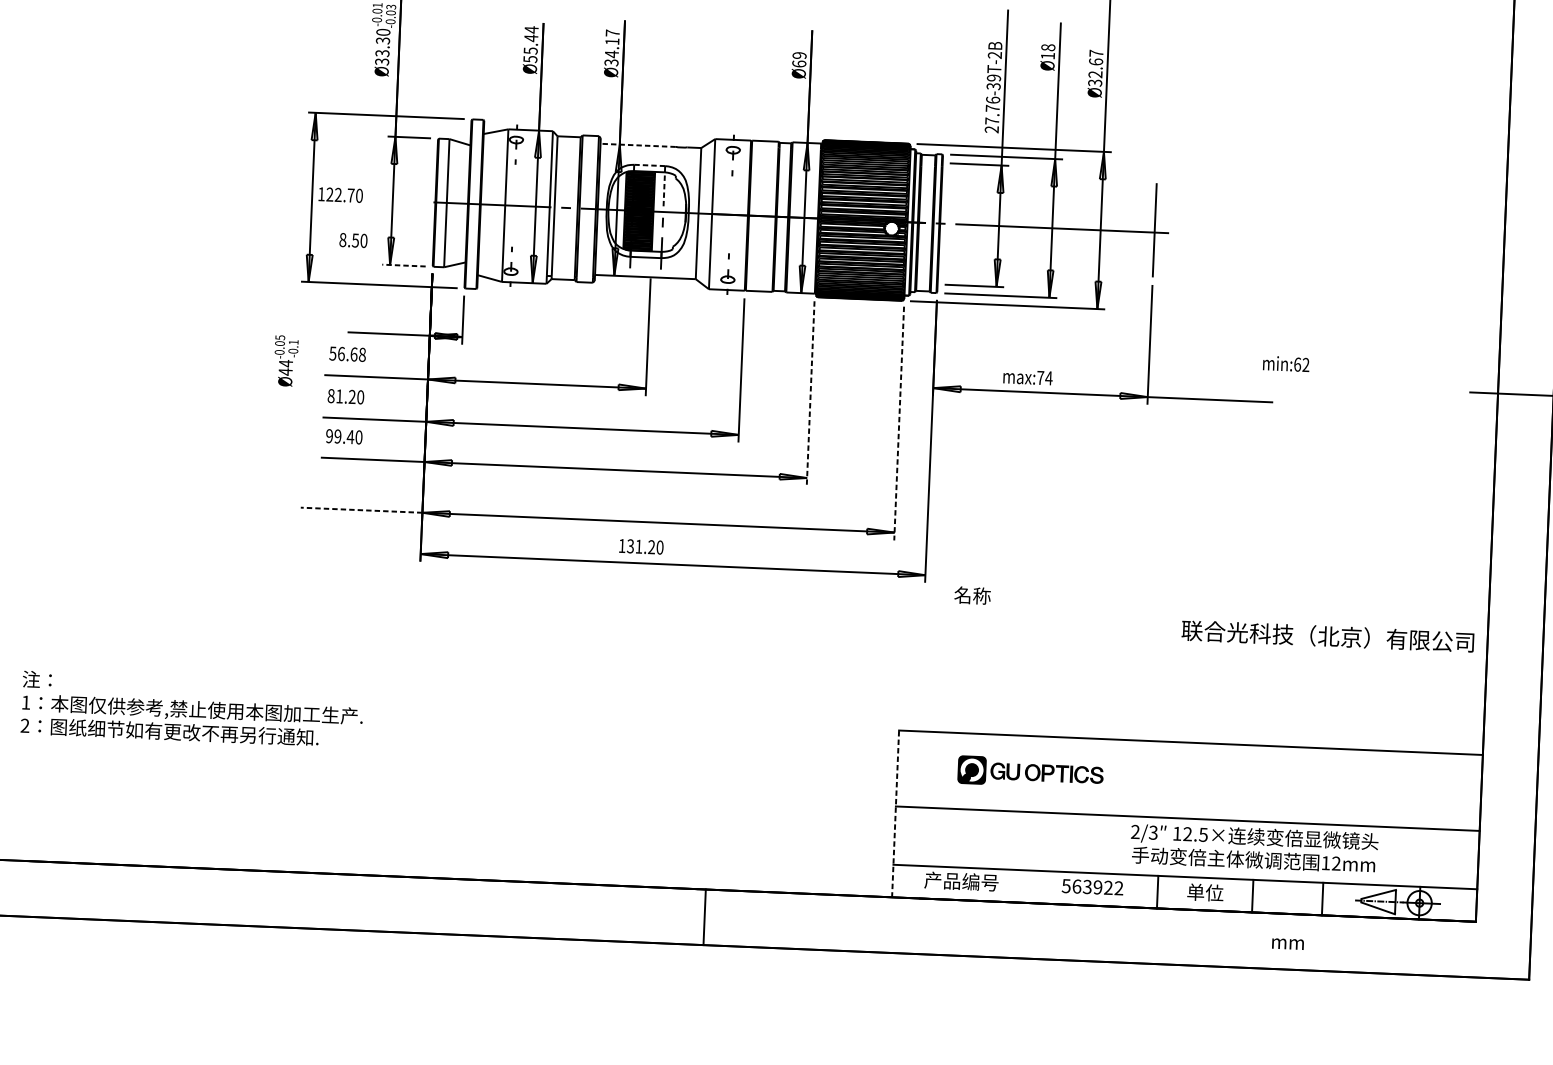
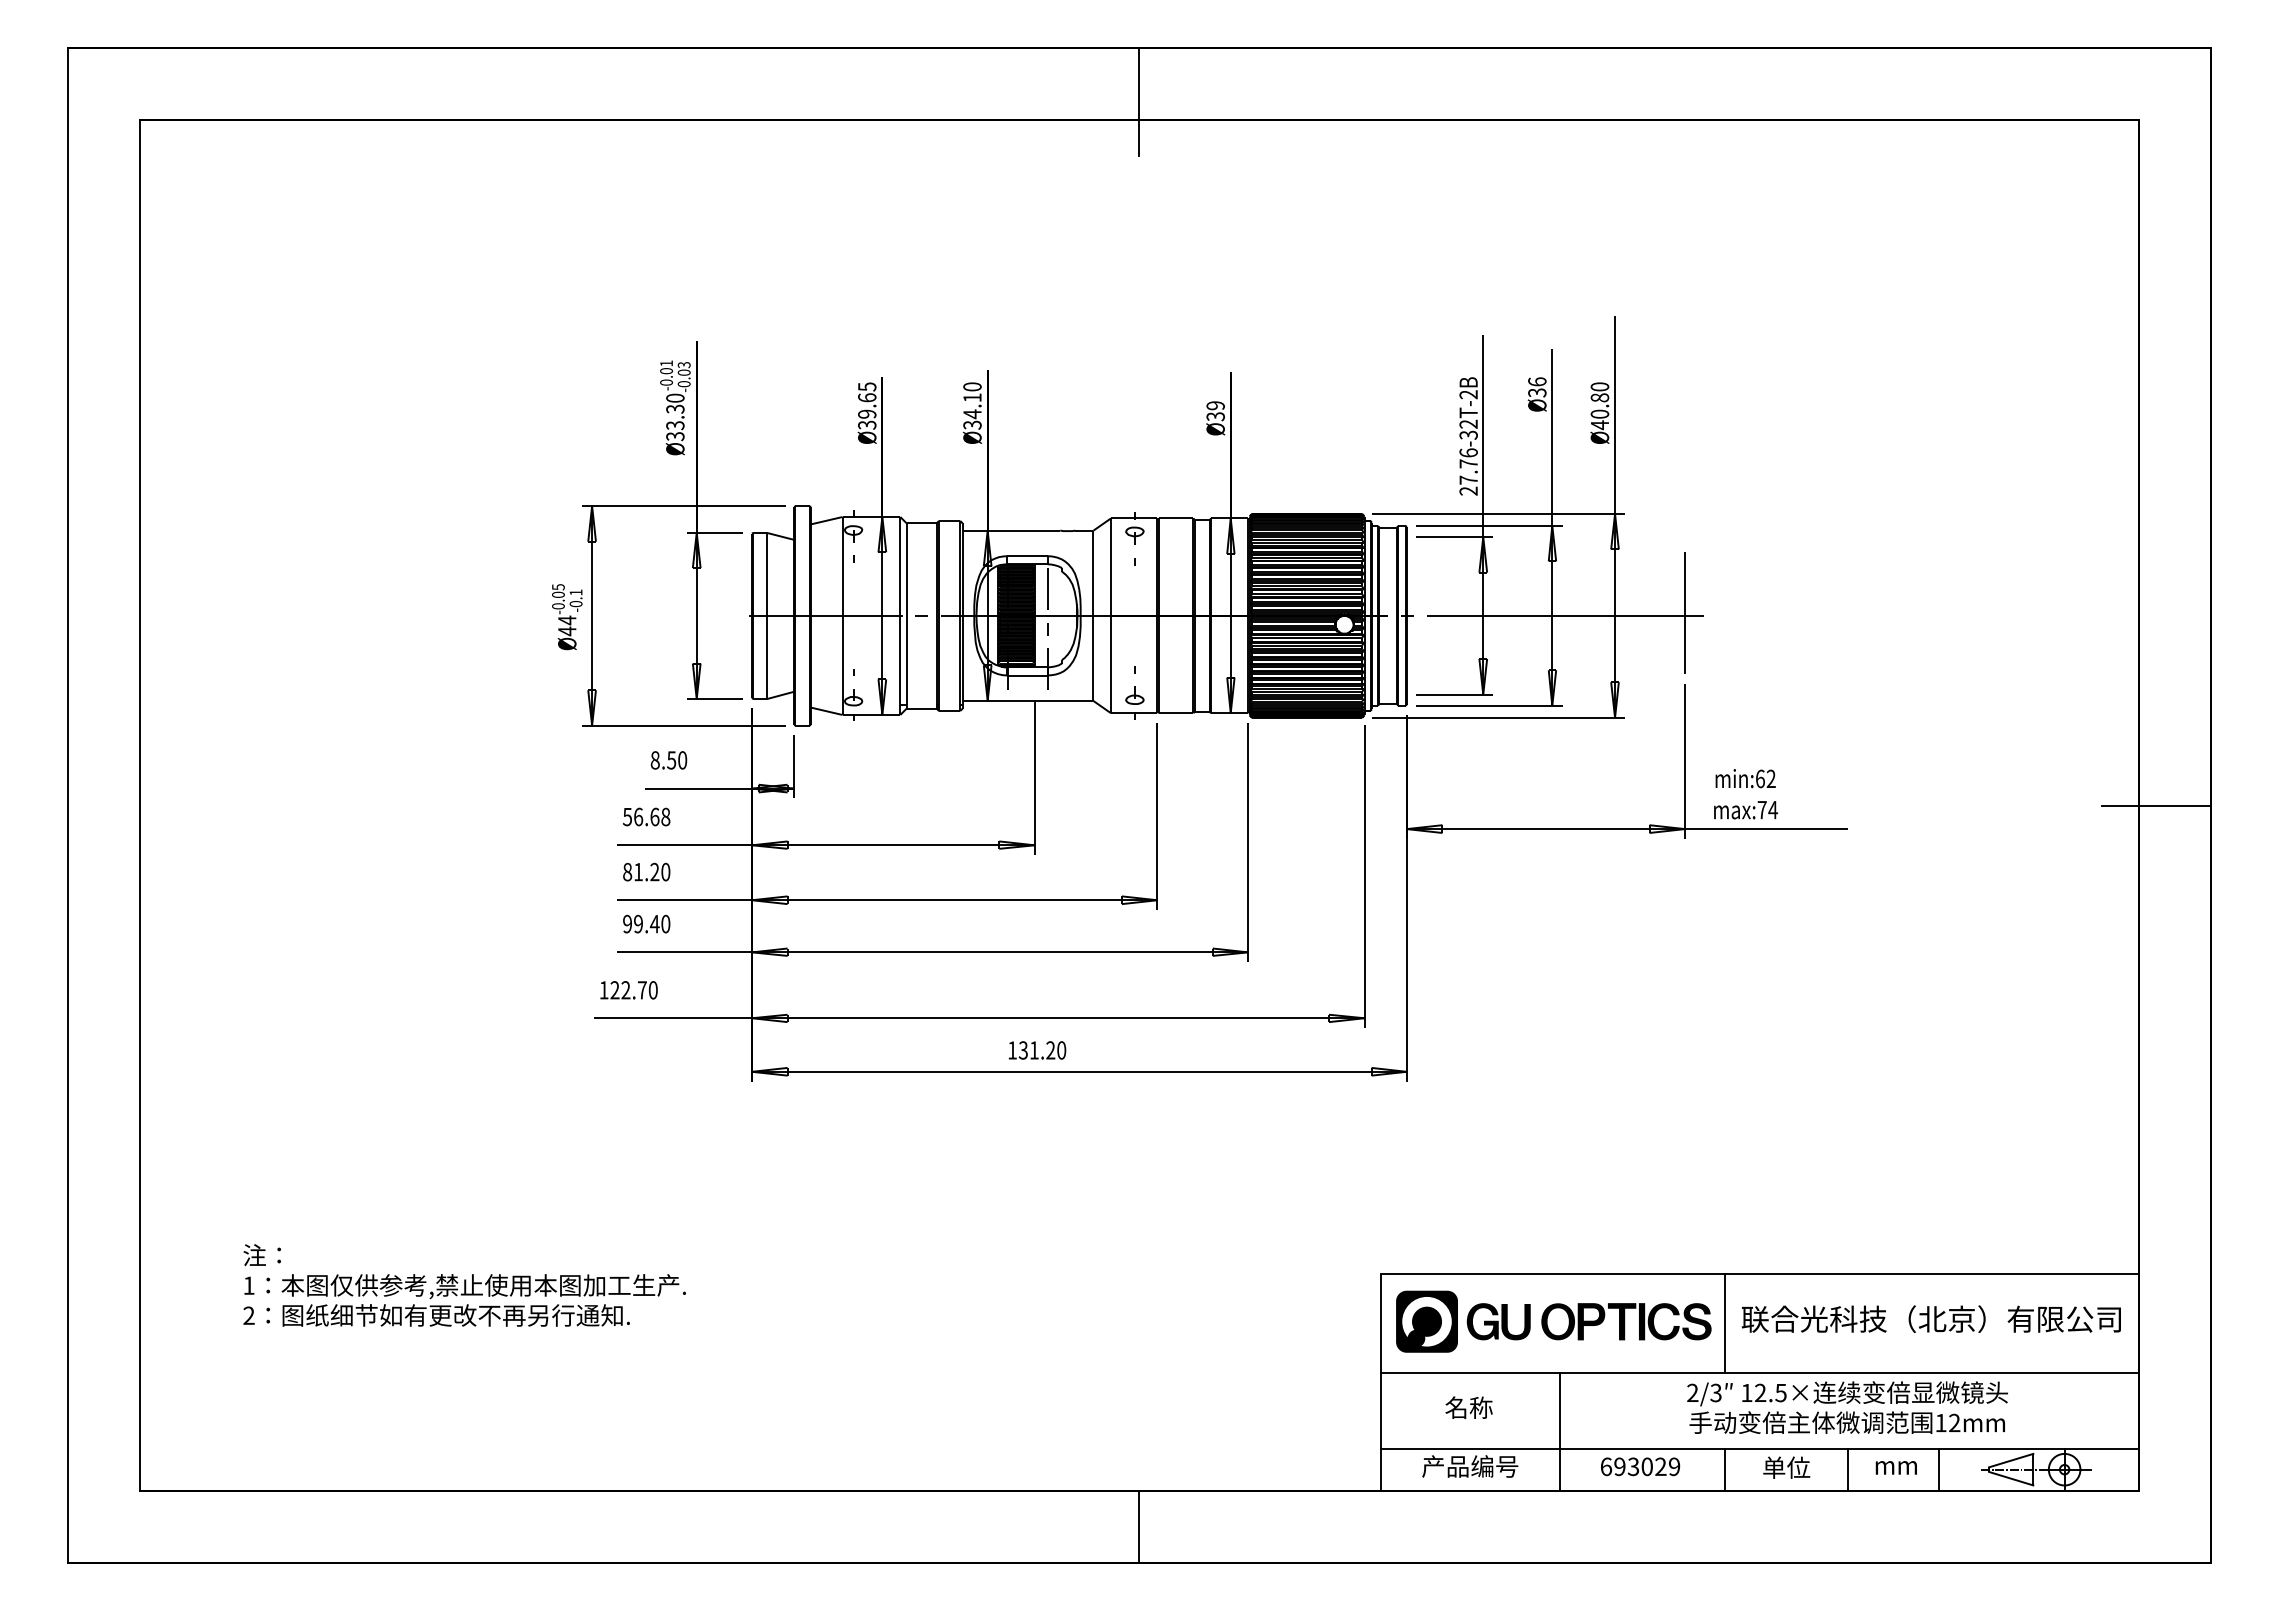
text: (612, 32) -> (972, 386), Ø34.17 -> Ø34.10
text: (531, 44) -> (867, 405), Ø55.44 -> Ø39.65
text: (1048, 51) -> (1537, 387), Ø18 -> Ø36
text: (799, 63) -> (1215, 416), Ø69 -> Ø39
text: (1095, 68) -> (1599, 406), Ø32.67 -> Ø40.80
text: (993, 77) -> (1468, 423), 27.76-39T-2B -> 27.76-32T-2B
line: (638, 145) -> (1011, 530), dashed -> solid
line: (648, 165) -> (1026, 556), dashed -> solid
line: (664, 191) -> (1047, 589), dashed -> solid
text: (340, 195) -> (628, 990), moved
text: (353, 240) -> (668, 760), moved
line: (403, 265) -> (714, 699), dashed -> solid
text: (286, 361) -> (567, 617), moved
text: (1286, 363) -> (1745, 778), moved
text: (1027, 377) -> (1745, 810), moved
line: (810, 393) -> (1248, 842), dashed -> solid
line: (899, 423) -> (1364, 876), dashed -> solid
line: (361, 510) -> (673, 1018), dashed -> solid
text: (972, 595) -> (1468, 1407), moved
text: (1327, 635) -> (1930, 1318), moved
part: (1030, 772) -> (1553, 1321), size x1.67
line: (1162, 779) -> (1724, 1323), added
line: (895, 813) -> (1381, 1382), dashed -> solid
line: (1031, 857) -> (1559, 1431), added
text: (1092, 887) -> (1640, 1466), 563922 -> 693029
text: (1287, 943) -> (1895, 1467), moved

